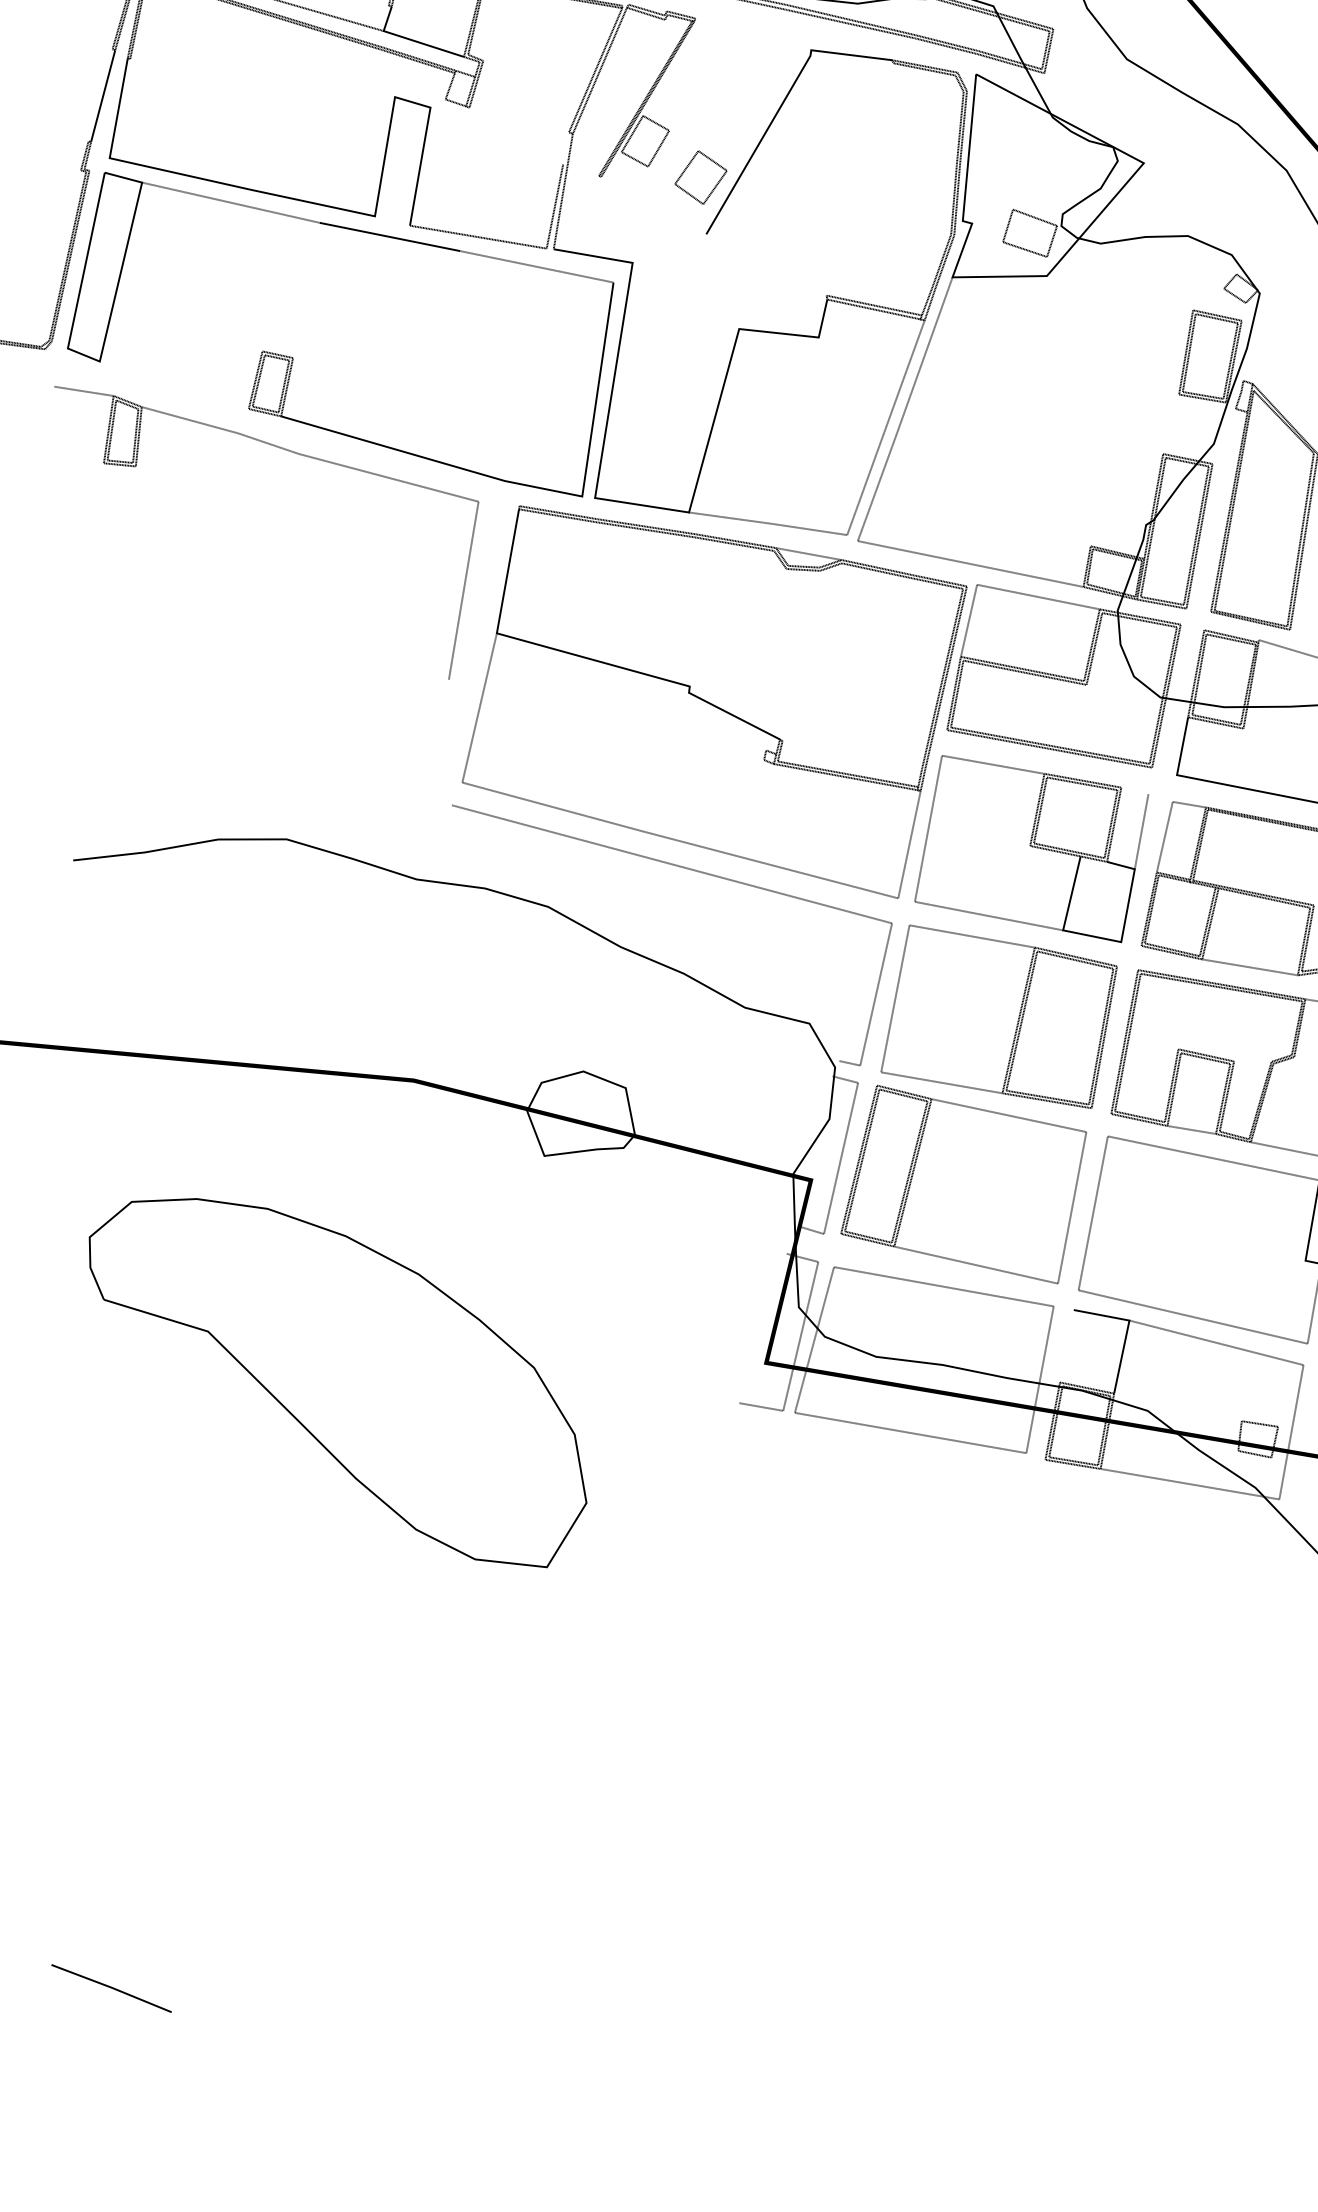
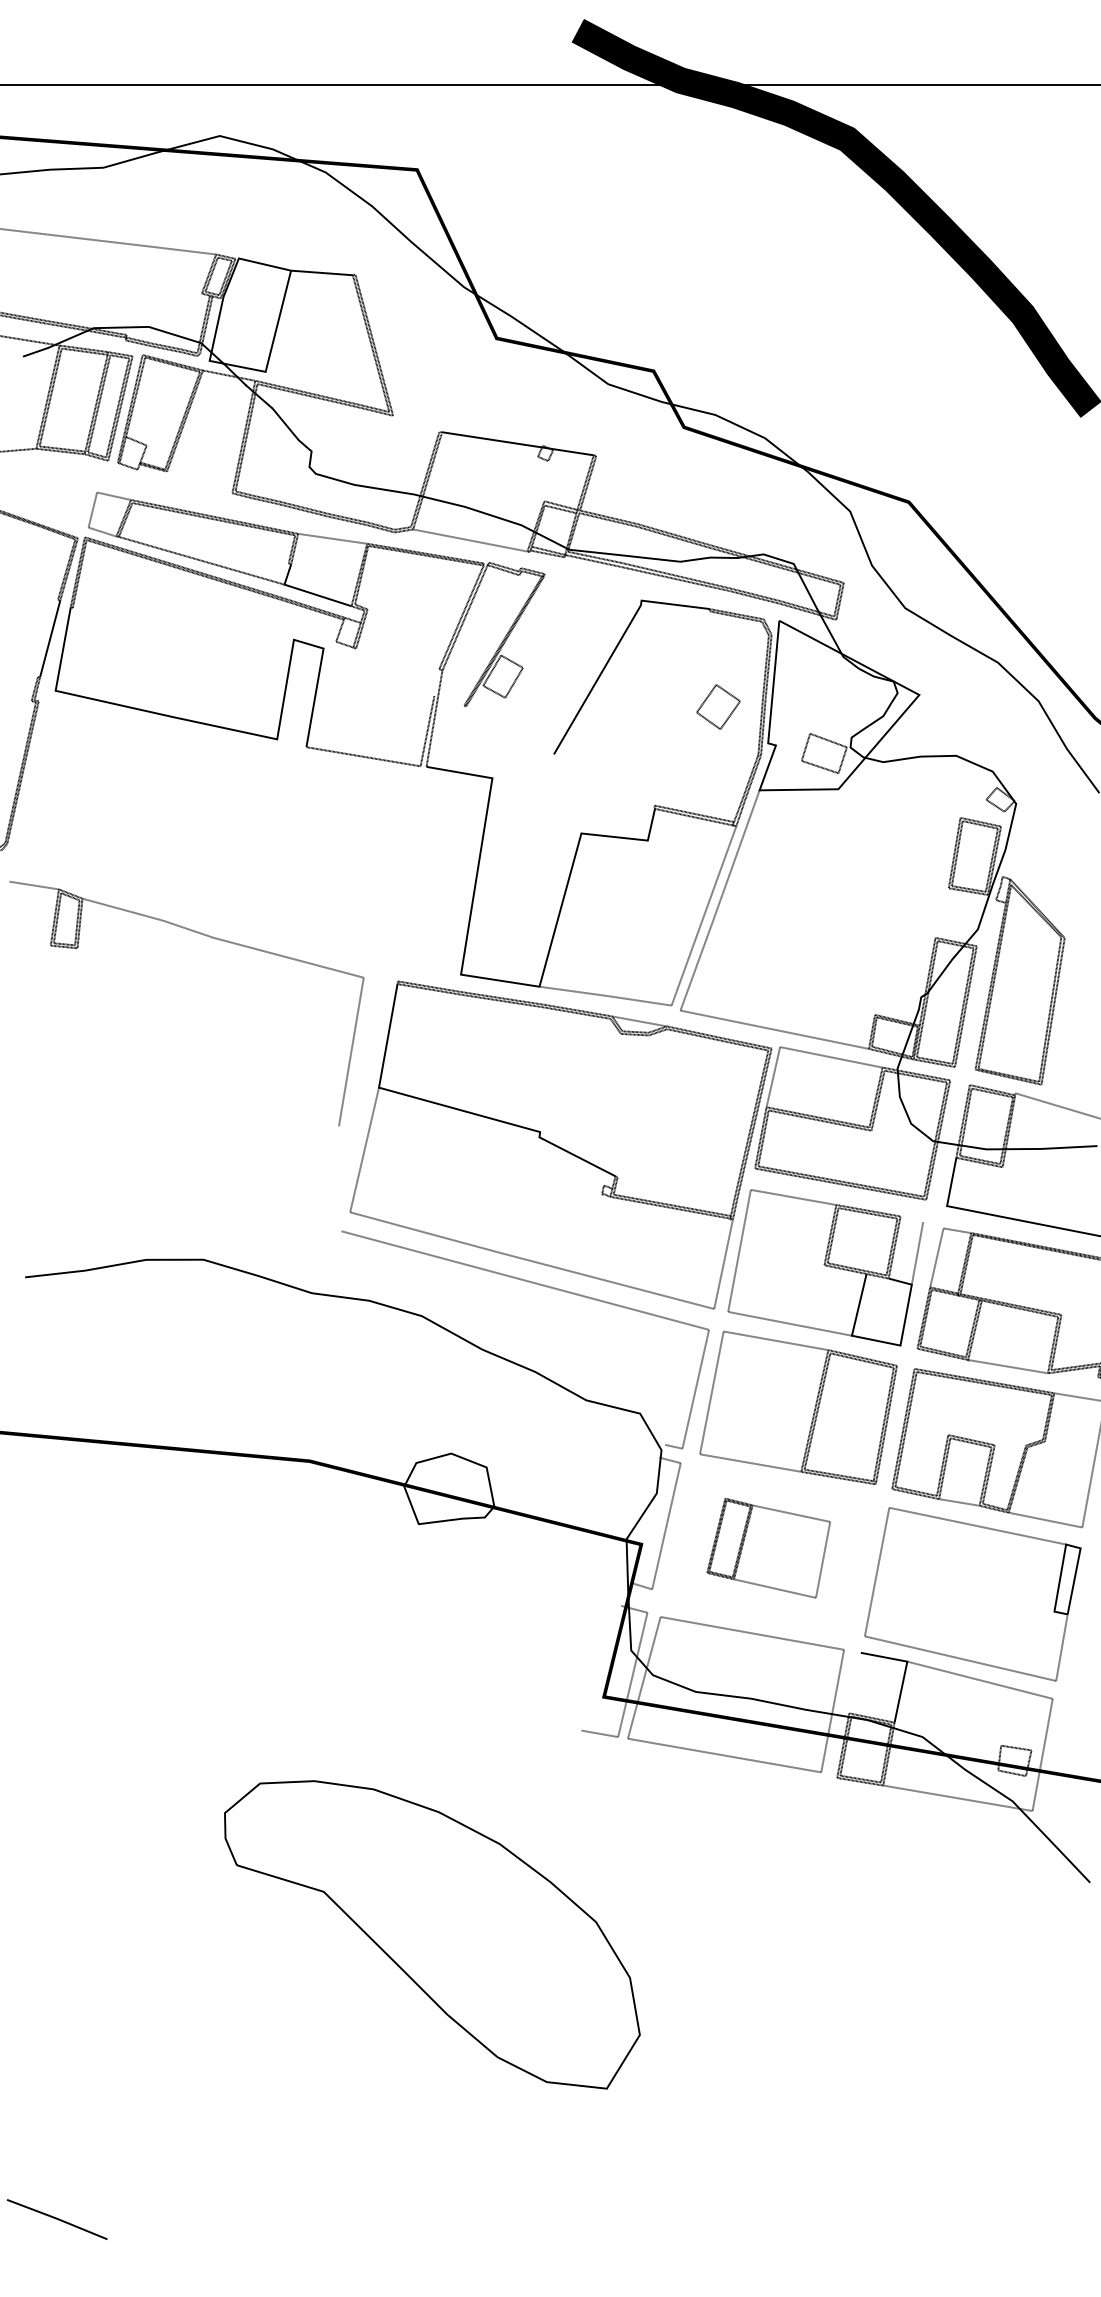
part: (701, 176) -> (718, 706), moved
part: (293, 358) -> (209, 858), removed
part: (963, 1185) -> (768, 1548), size x0.6
part: (338, 1382) -> (432, 1934), moved

